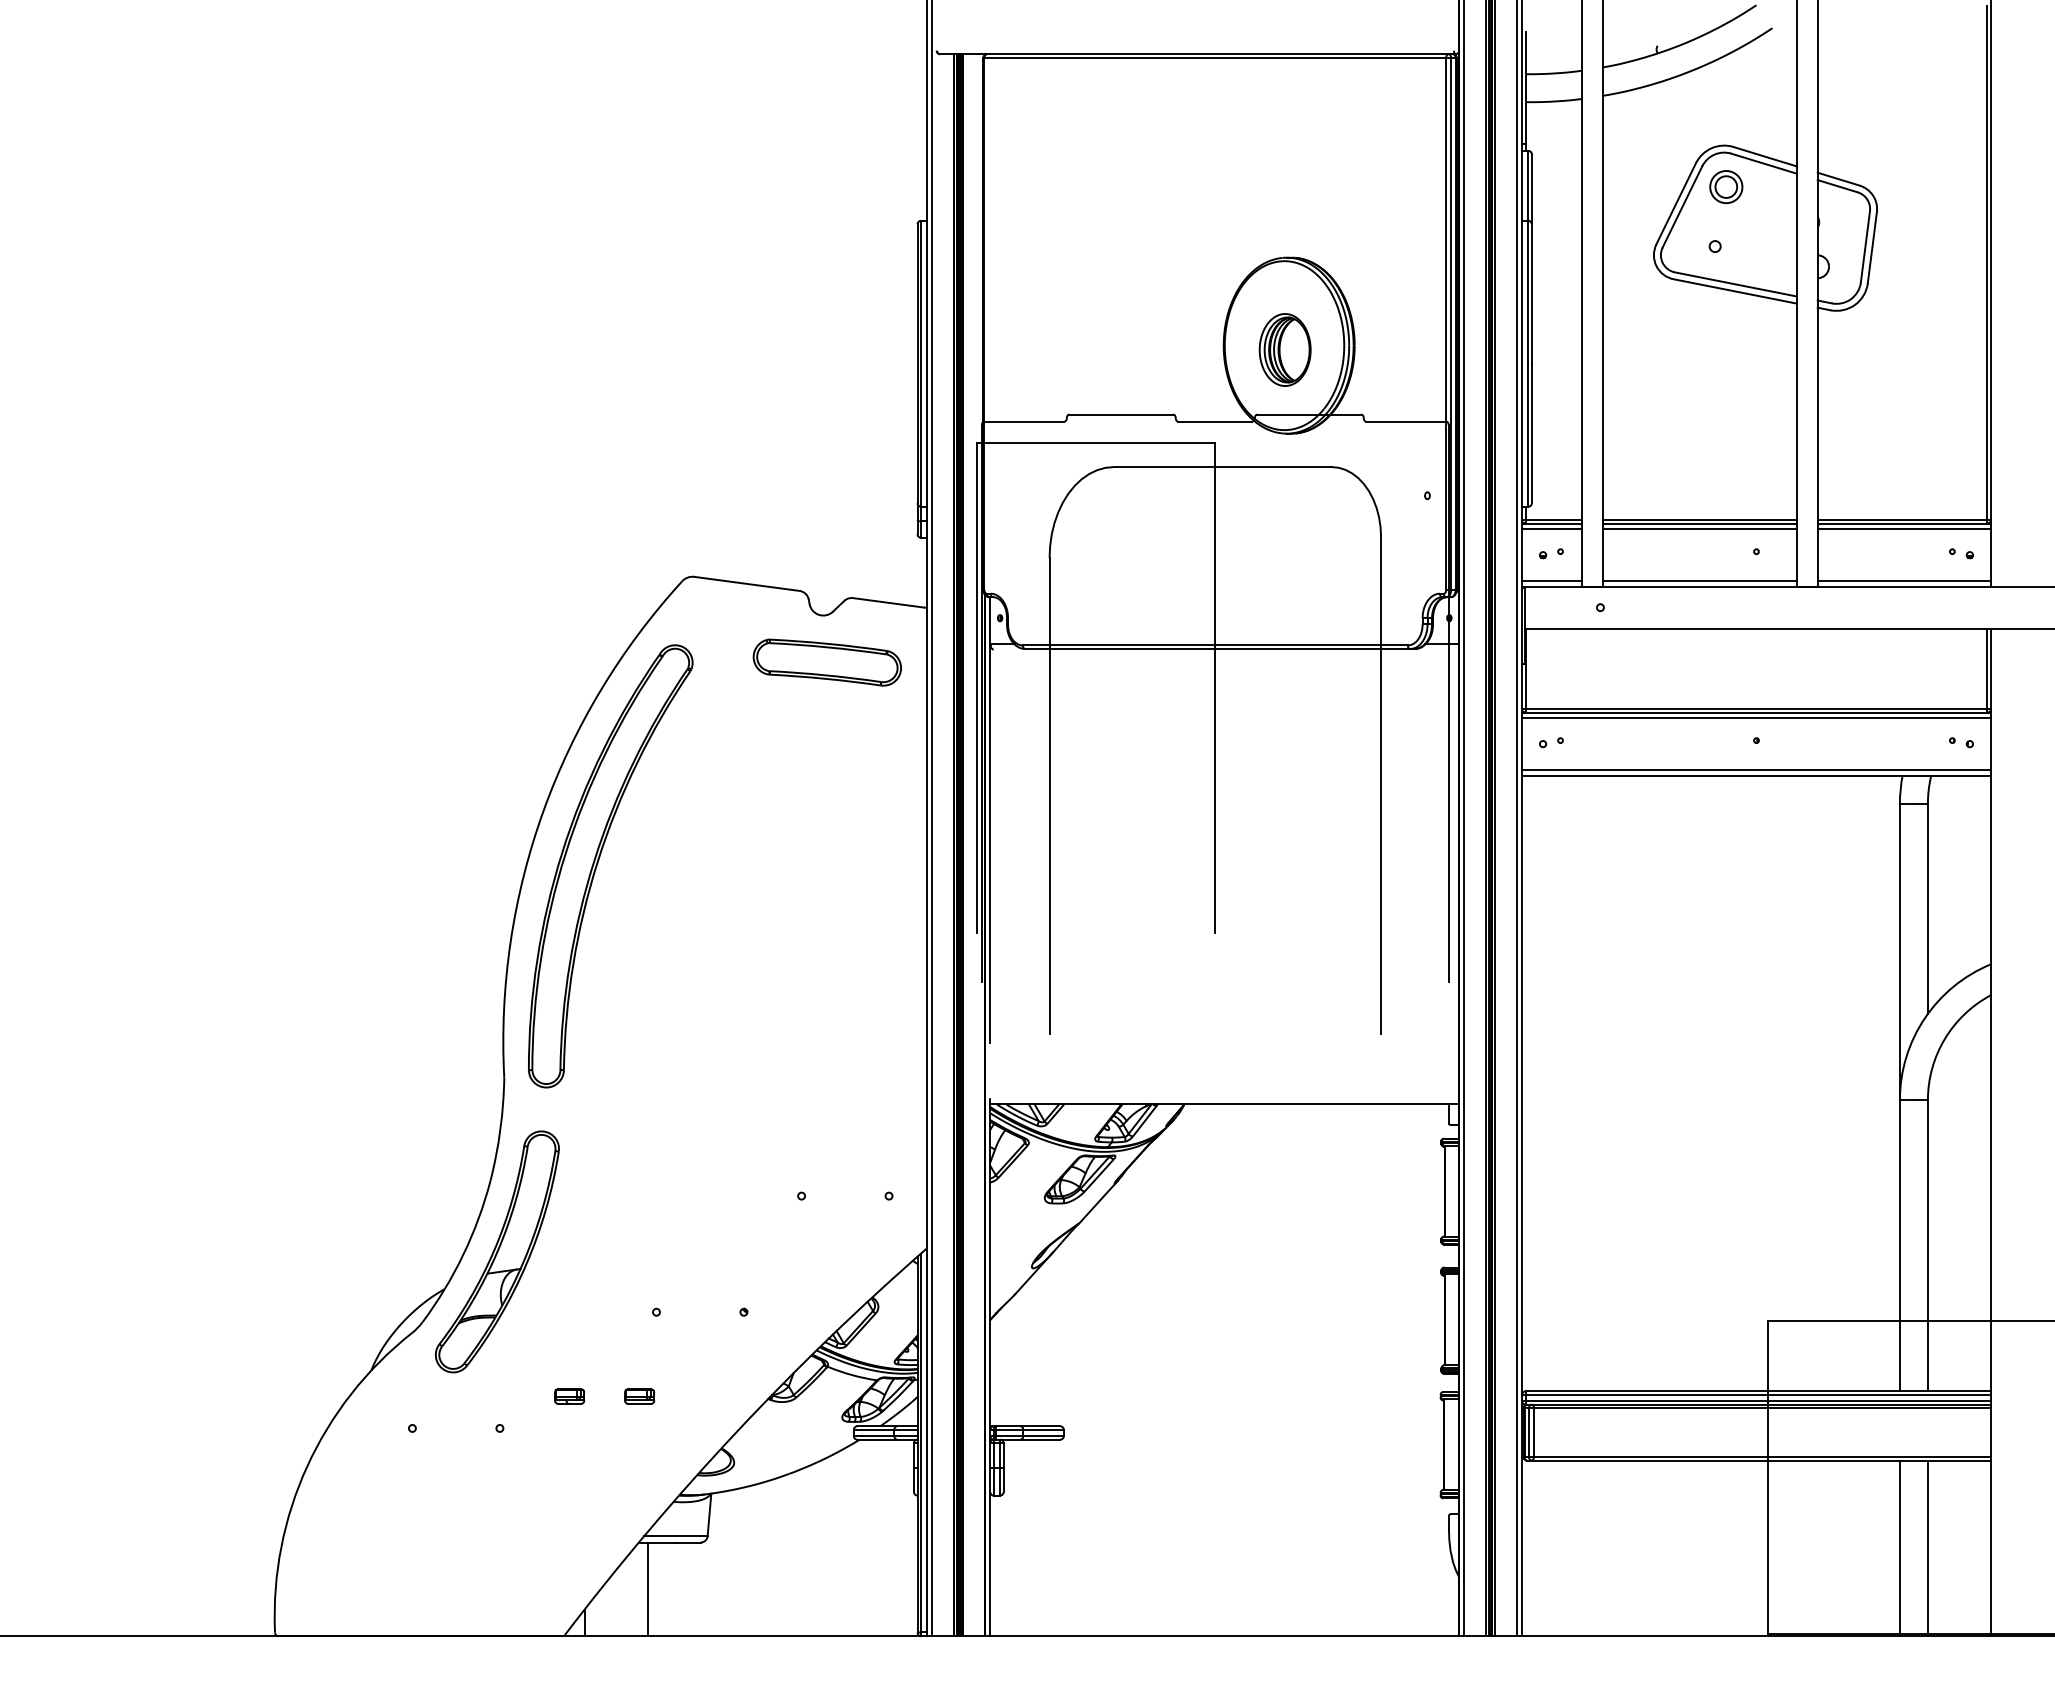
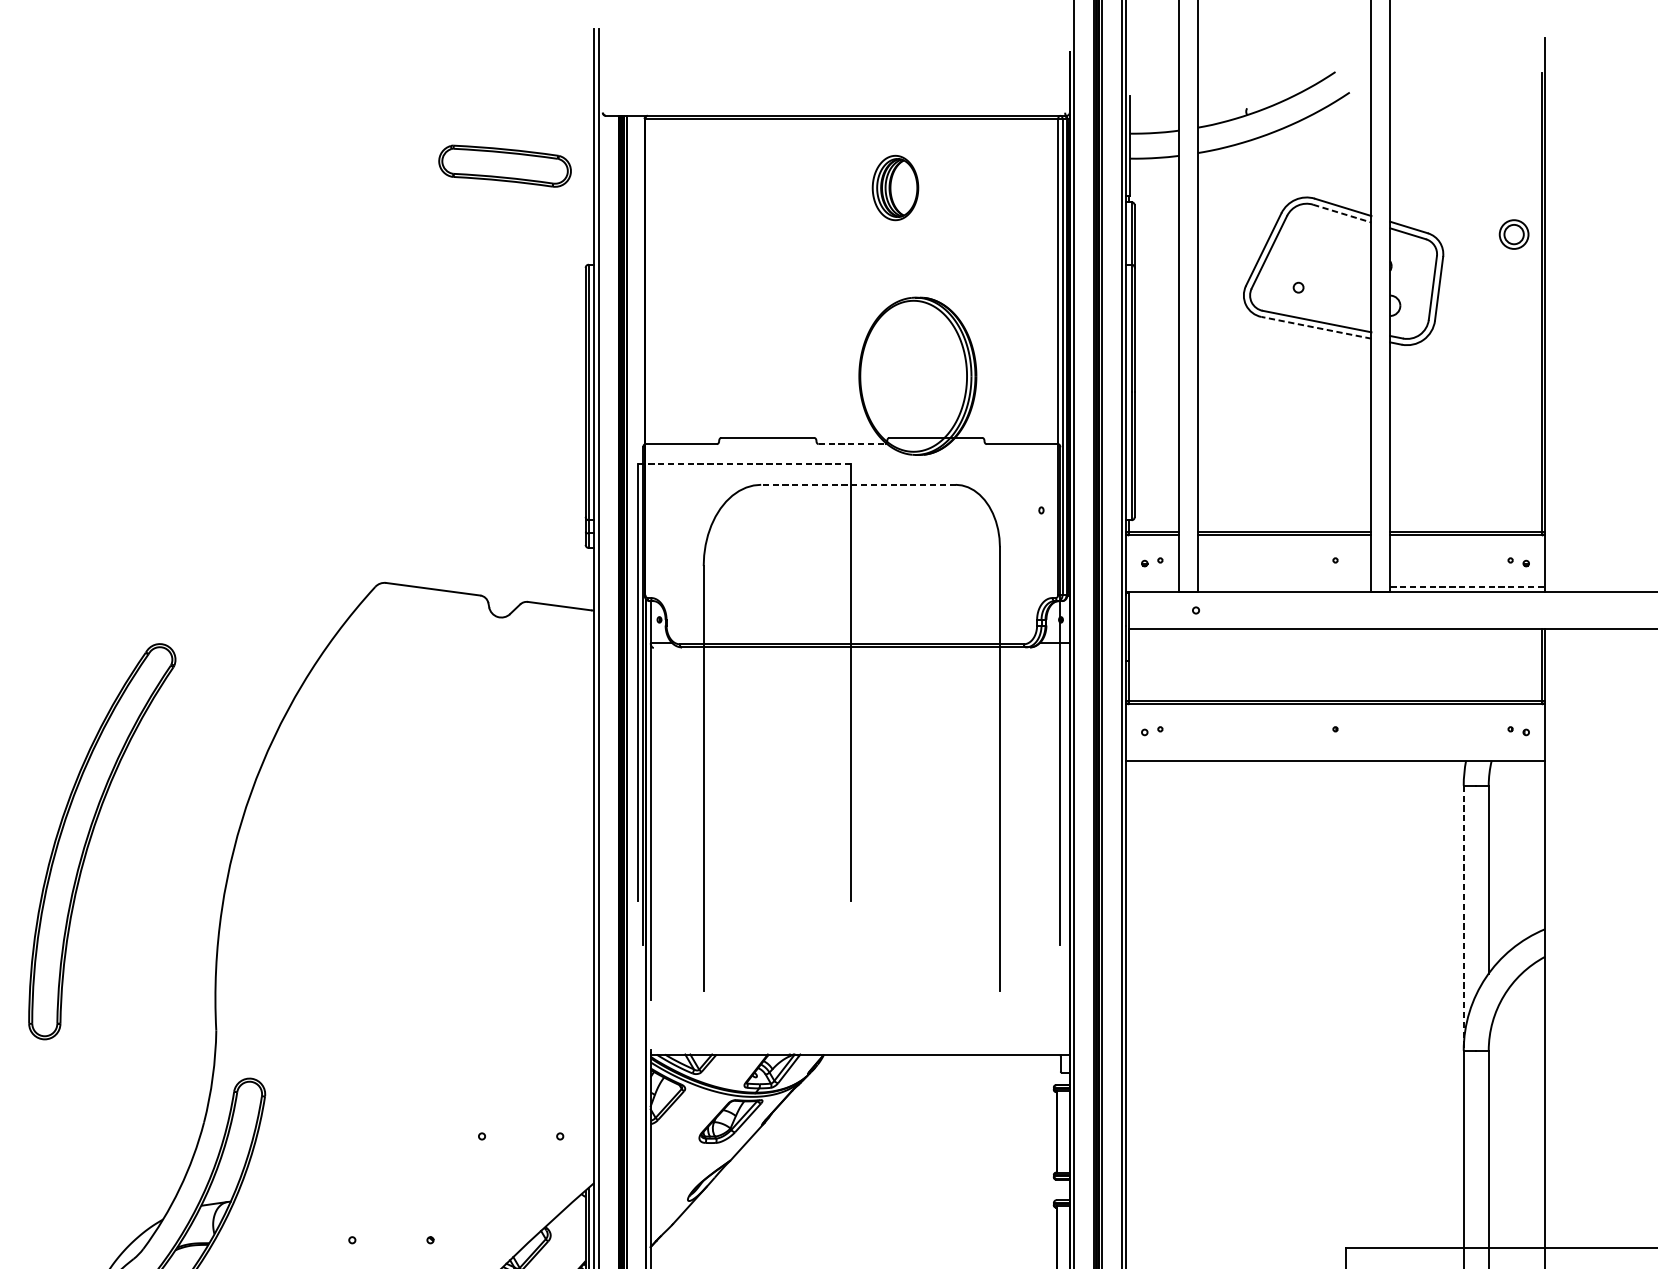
line: (1764, 163) -> (1342, 213), solid -> dashed
part: (1726, 187) -> (1514, 234), moved
line: (1735, 291) -> (1316, 327), solid -> dashed
part: (1284, 349) -> (894, 187), moved
line: (1215, 421) -> (851, 444), solid -> dashed
line: (1095, 443) -> (744, 463), solid -> dashed
line: (1222, 467) -> (858, 485), solid -> dashed
line: (1551, 529) -> (1152, 540), removed
line: (1699, 529) -> (1284, 540), removed
line: (1903, 529) -> (1466, 540), removed
line: (1551, 581) -> (1152, 587), removed
line: (1699, 581) -> (1284, 587), removed
line: (1904, 581) -> (1467, 587), solid -> dashed
part: (826, 662) -> (504, 166), moved
line: (1756, 717) -> (1335, 708), removed
line: (1756, 770) -> (1335, 756), removed
part: (598, 863) -> (91, 839), moved
line: (1899, 952) -> (1463, 918), solid -> dashed

